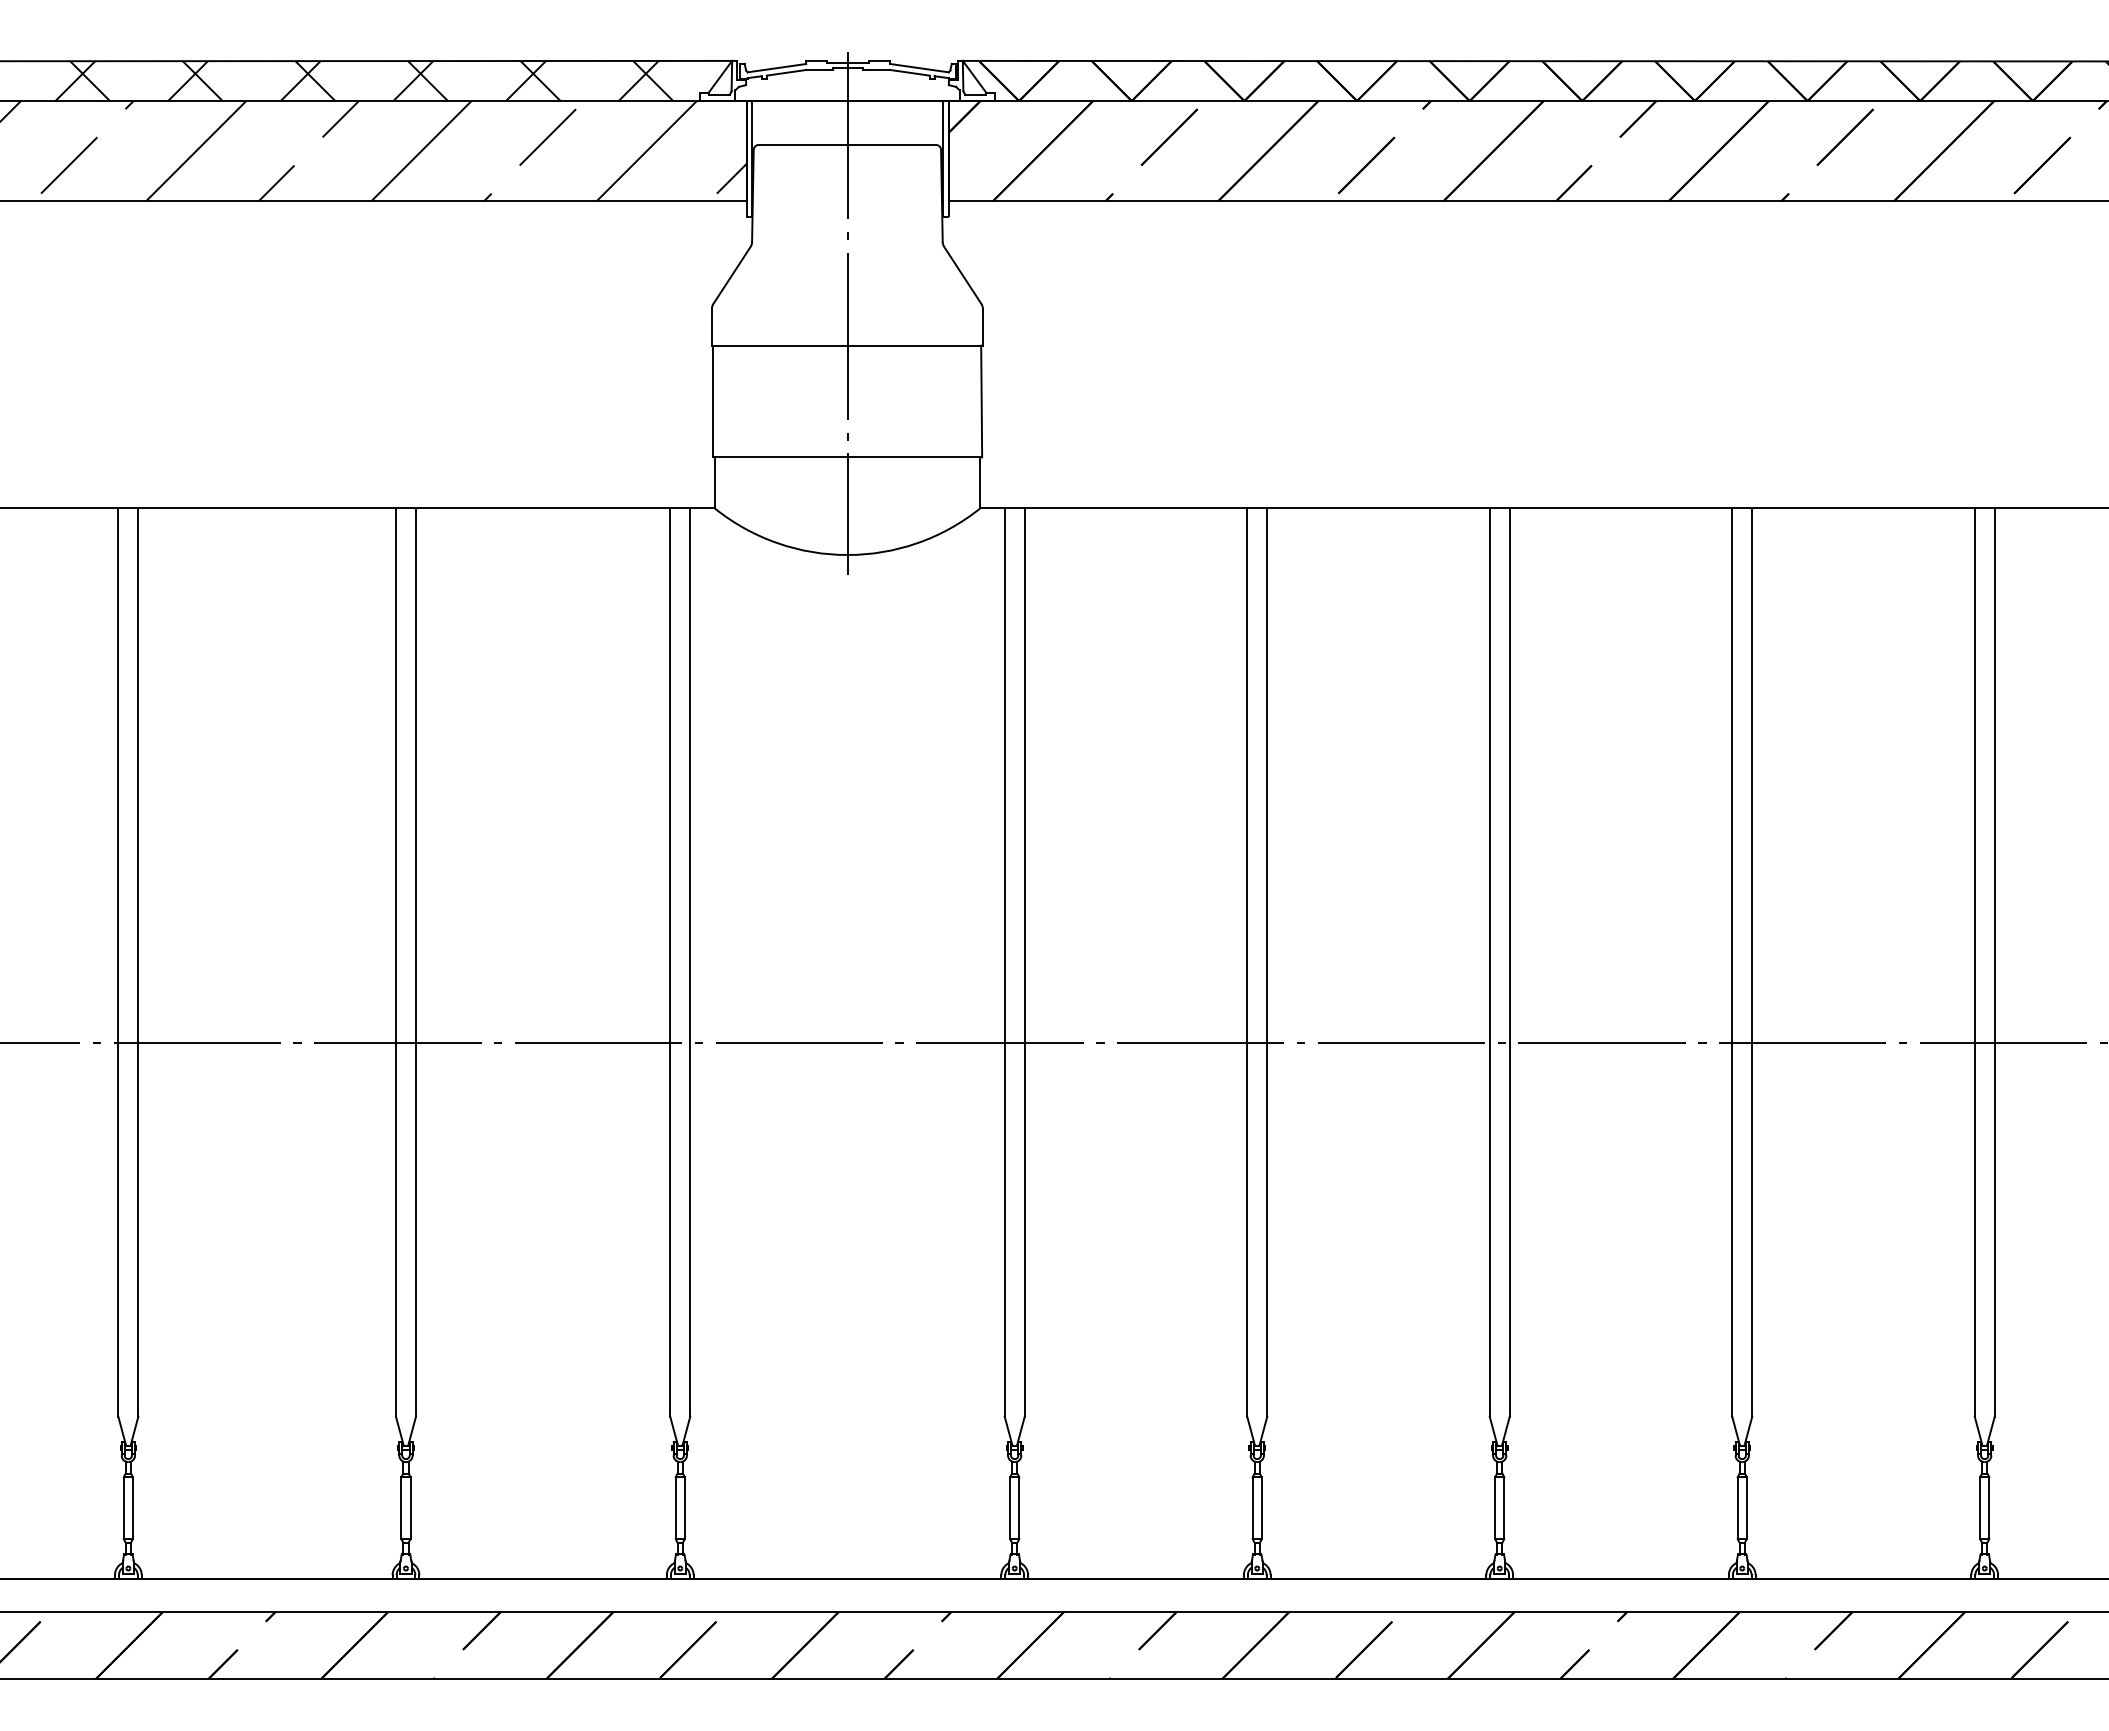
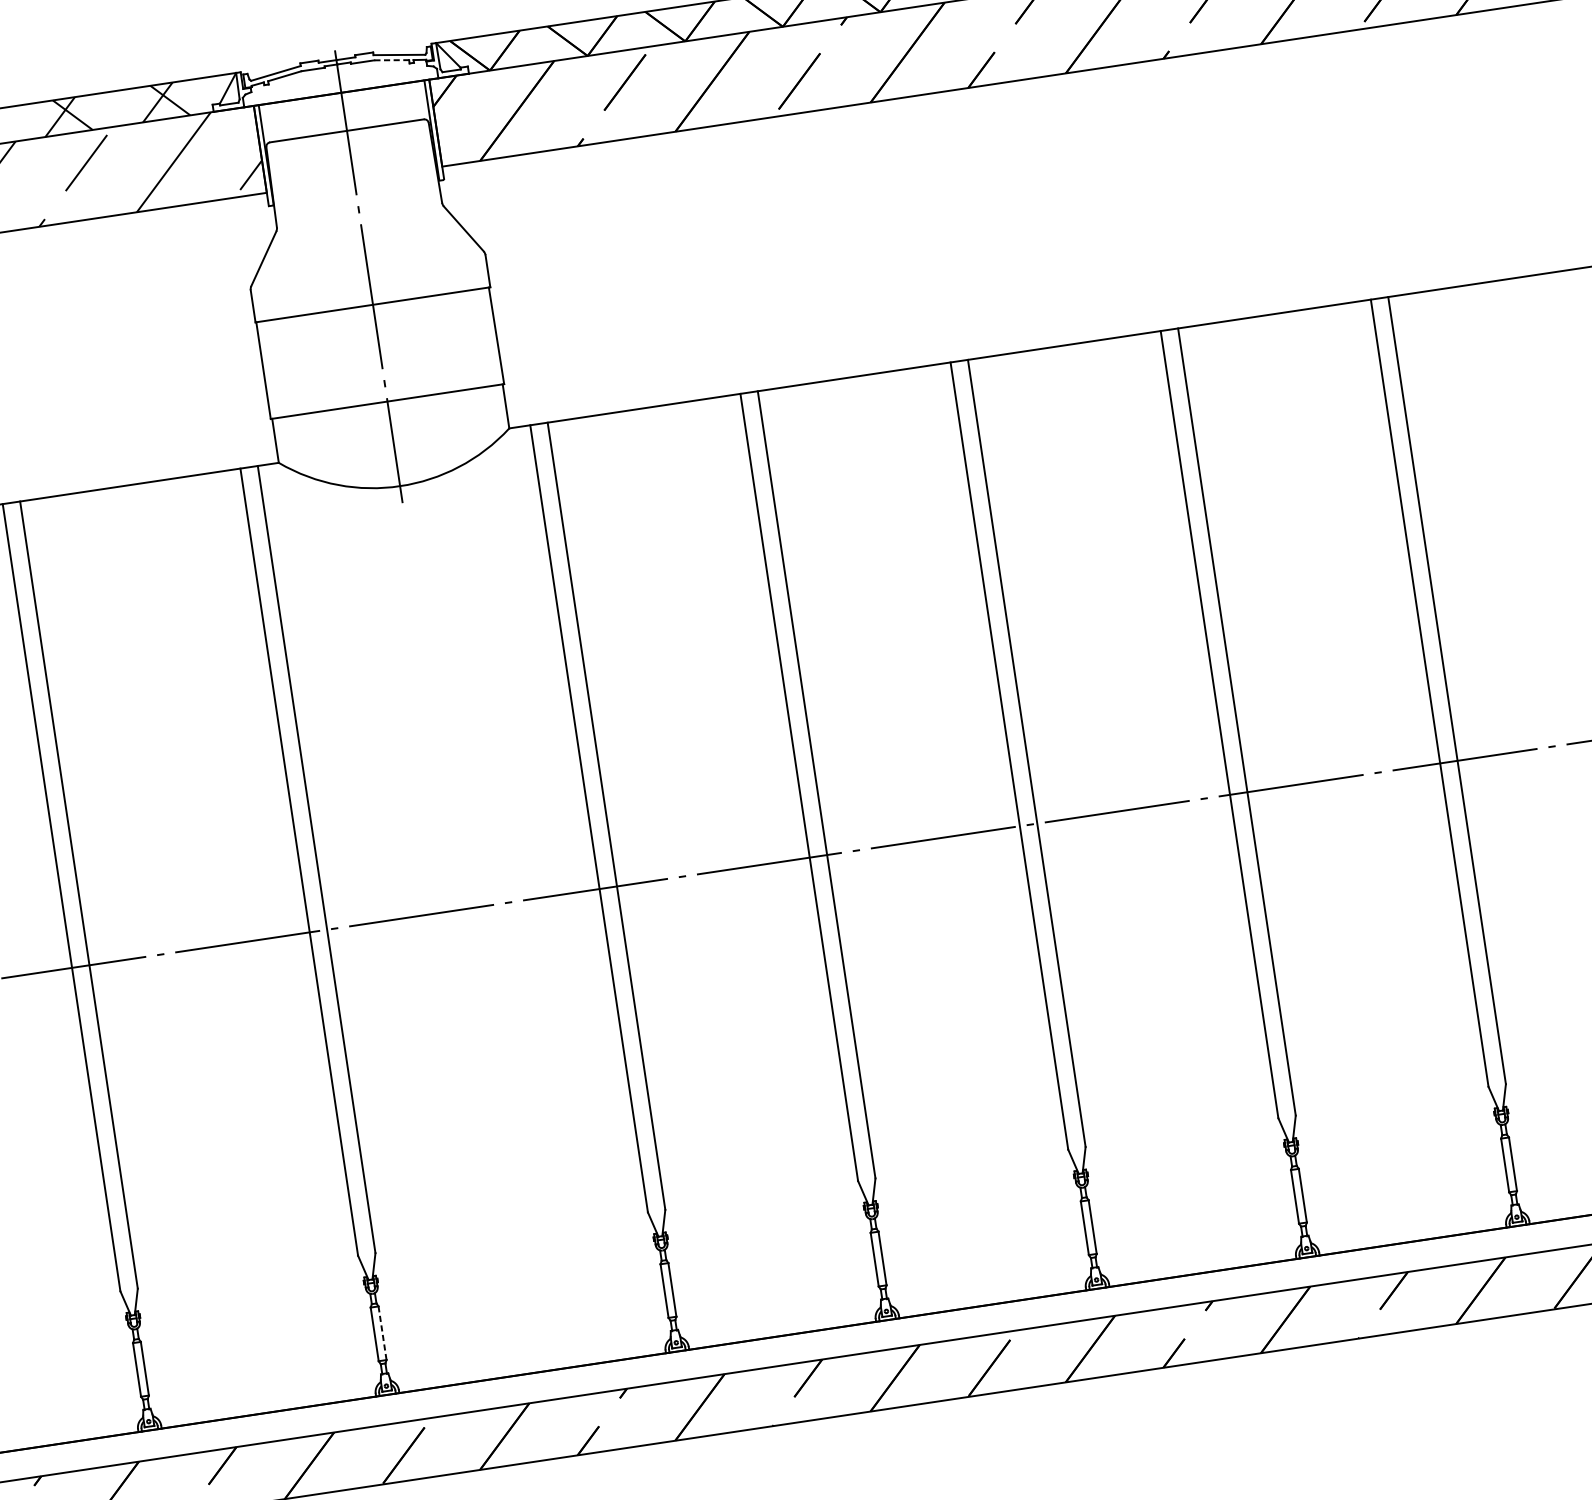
line: (909, 72) -> (391, 60), solid -> dashed
line: (684, 1508) -> (382, 1333), solid -> dashed

